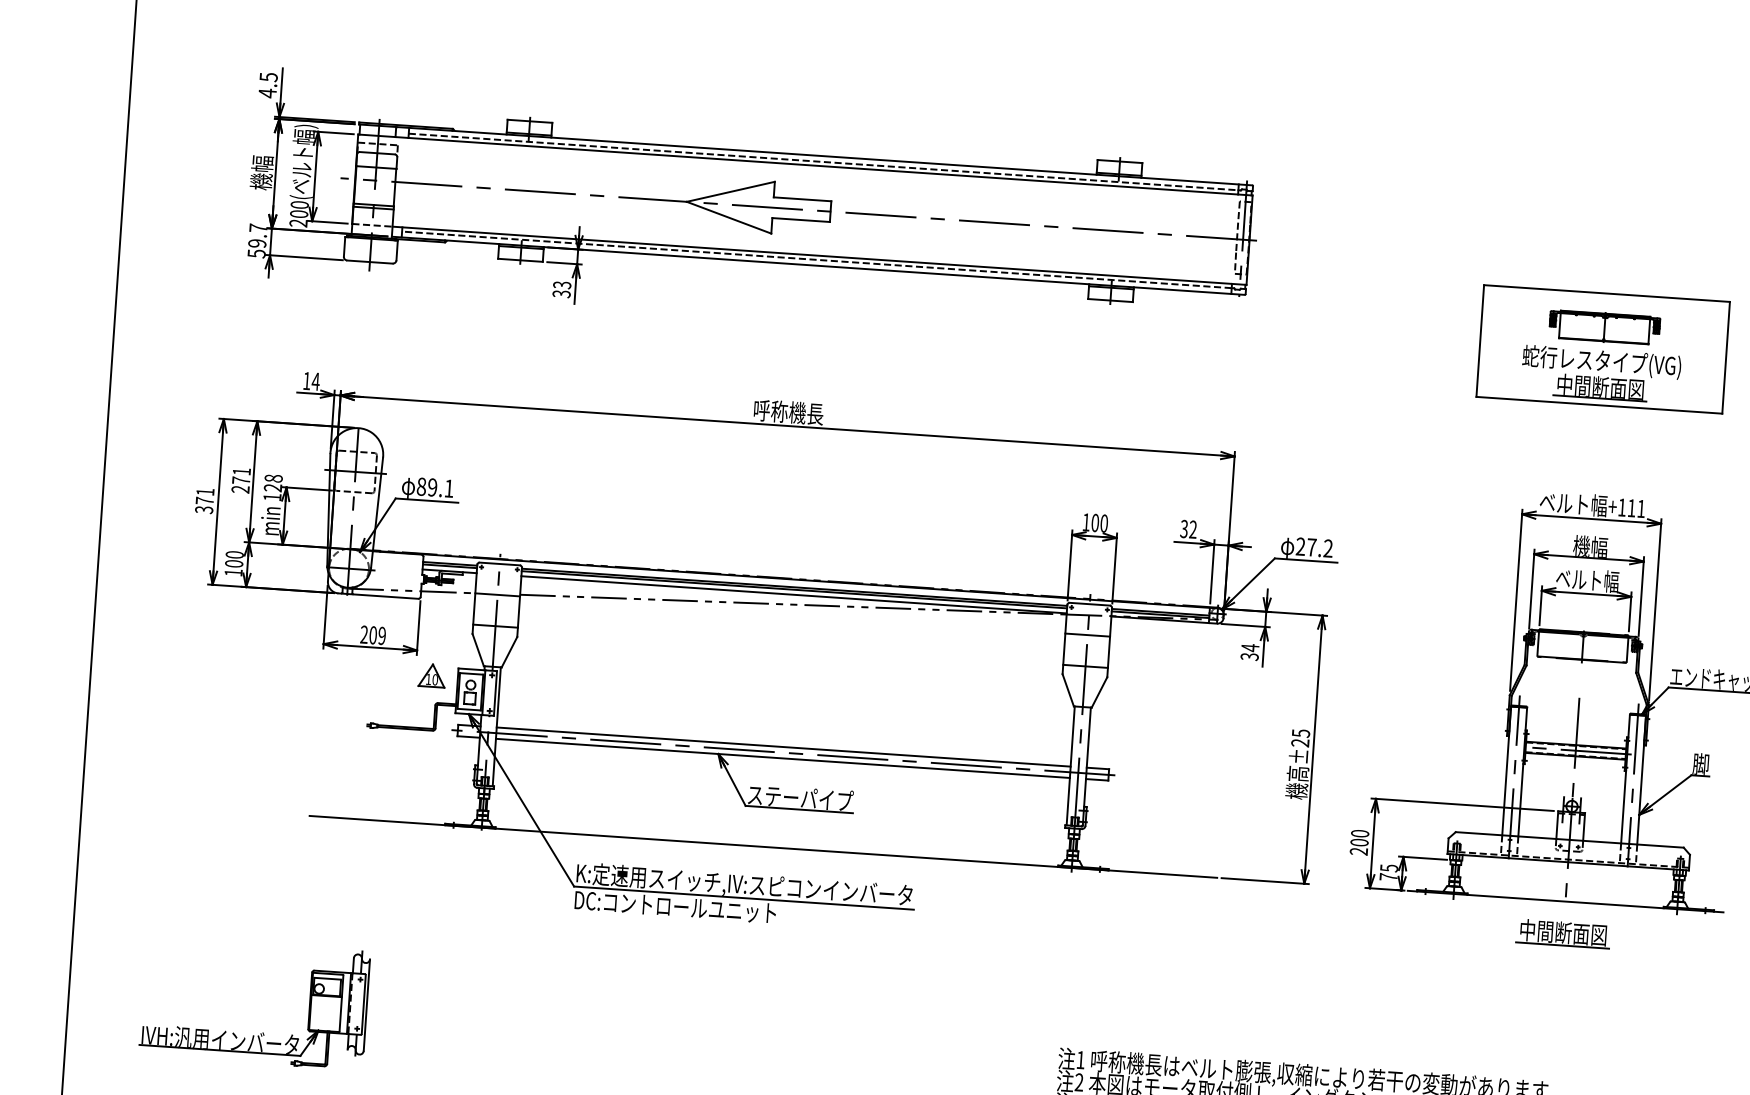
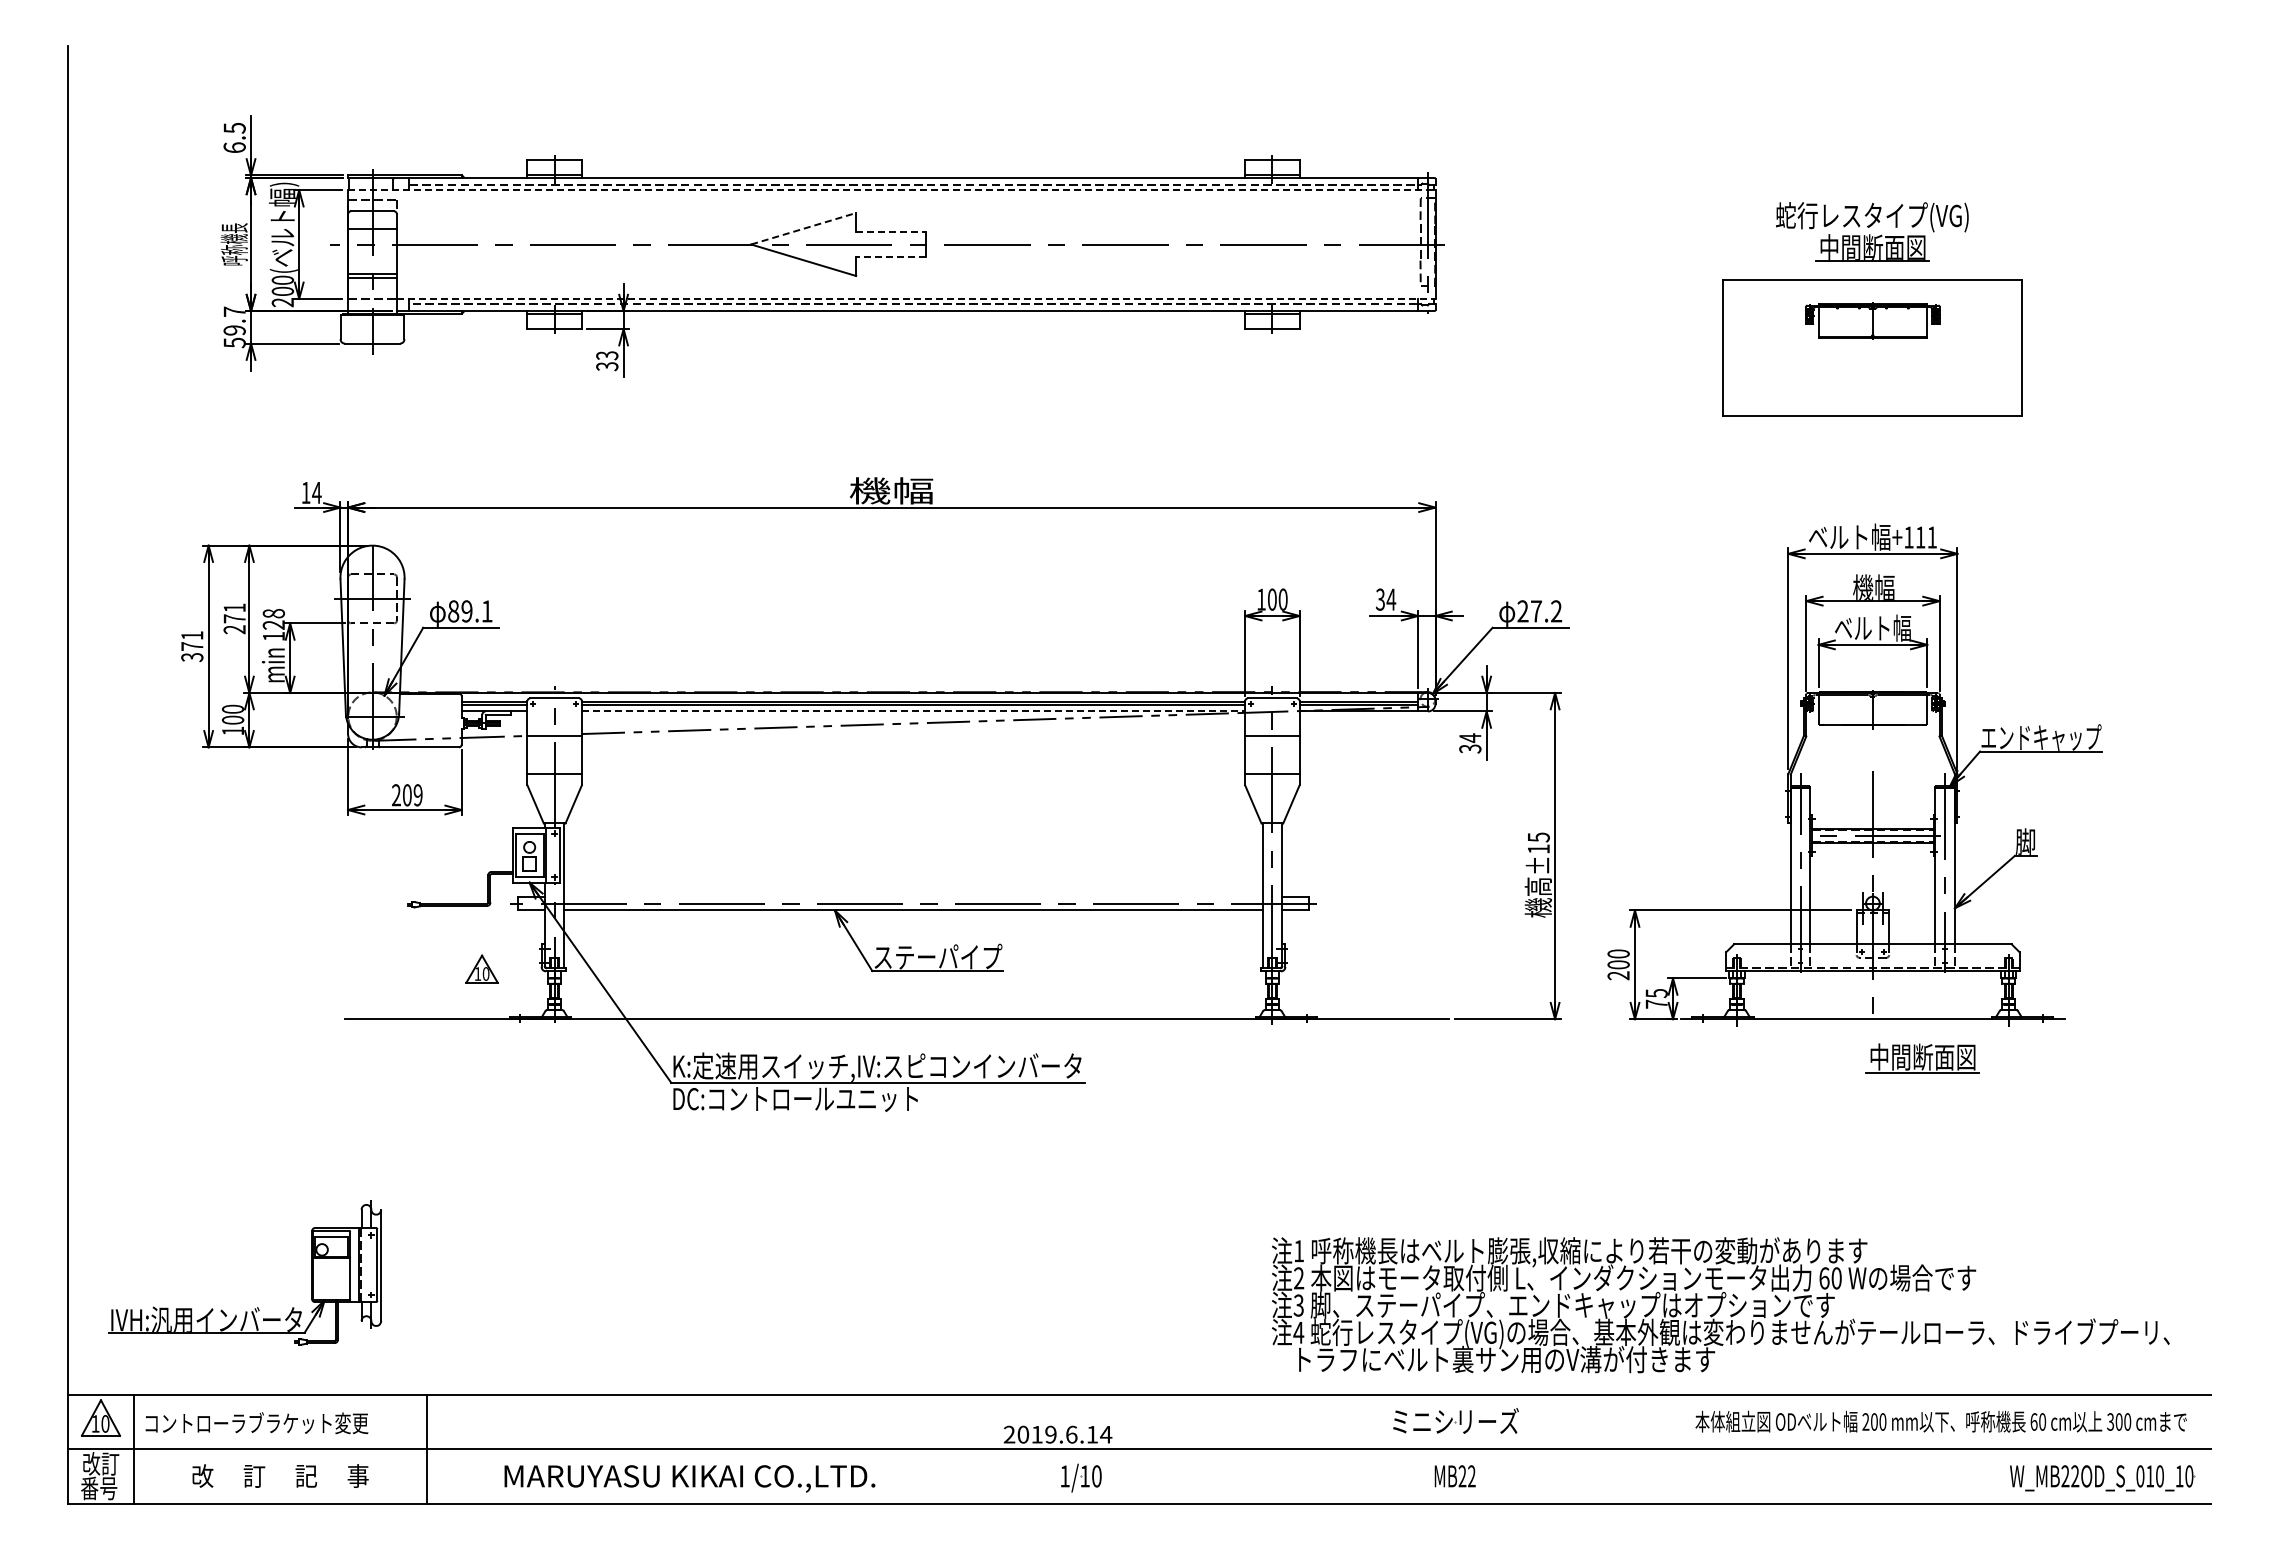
text: (267, 93) -> (234, 147), 4.5 -> 6.5
line: (805, 165) -> (891, 190), solid -> dashed
text: (261, 172) -> (233, 244), 機幅 -> 呼称機長
line: (730, 191) -> (803, 228), solid -> dashed
line: (802, 199) -> (891, 231), solid -> dashed
line: (801, 220) -> (891, 257), solid -> dashed
line: (819, 255) -> (916, 298), solid -> dashed
part: (1601, 374) -> (1872, 231), moved
text: (789, 411) -> (892, 490), 呼称機長 -> 機幅
text: (1193, 529) -> (1391, 599), 32 -> 34
line: (794, 594) -> (913, 711), solid -> dashed
part: (431, 675) -> (481, 968), moved
text: (1300, 743) -> (1538, 849), ±25 -> ±15
line: (783, 746) -> (913, 896), removed
part: (1563, 933) -> (1922, 1058), moved
part: (262, 1032) -> (257, 1307), moved

